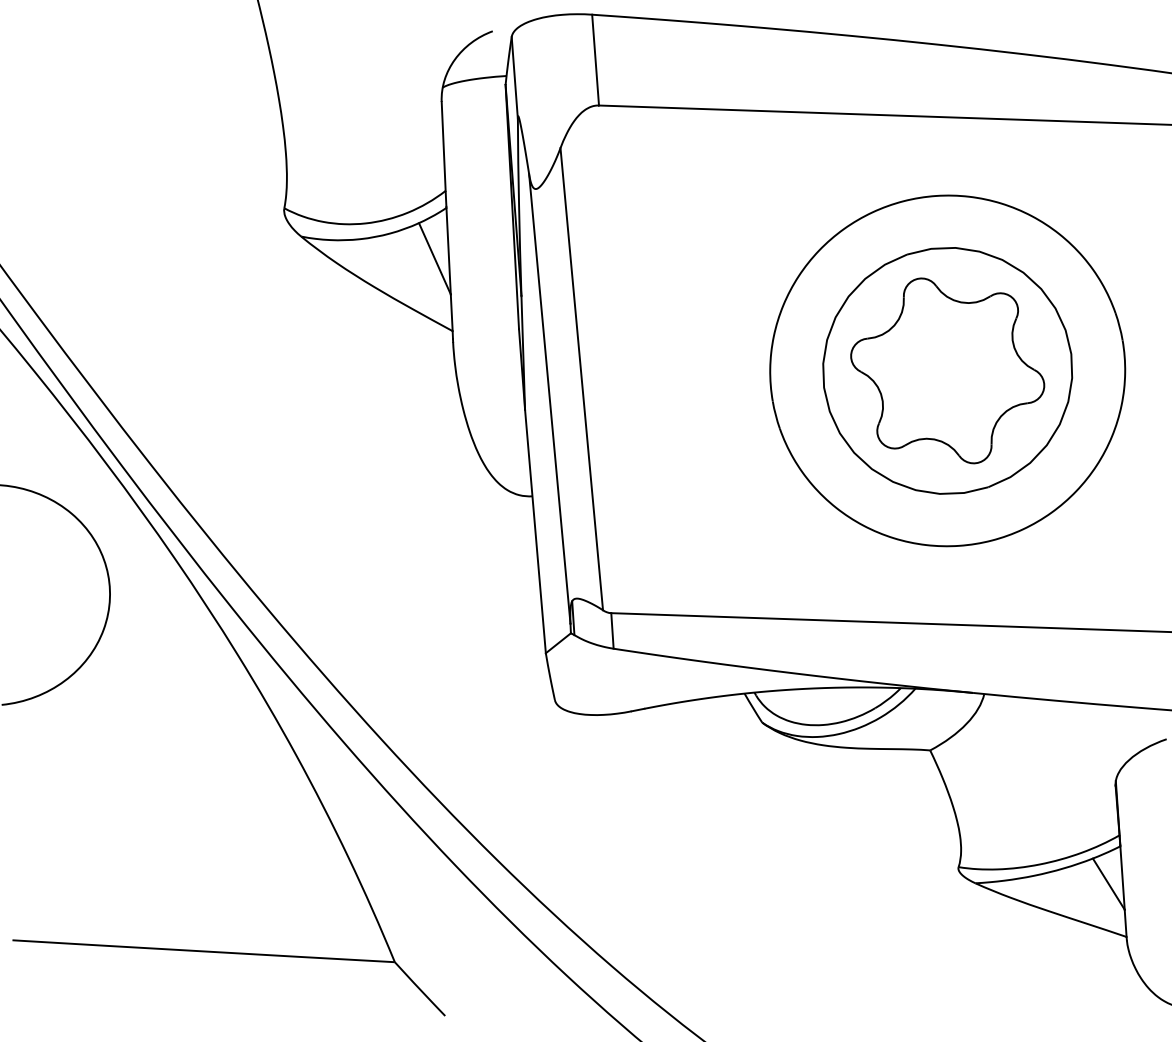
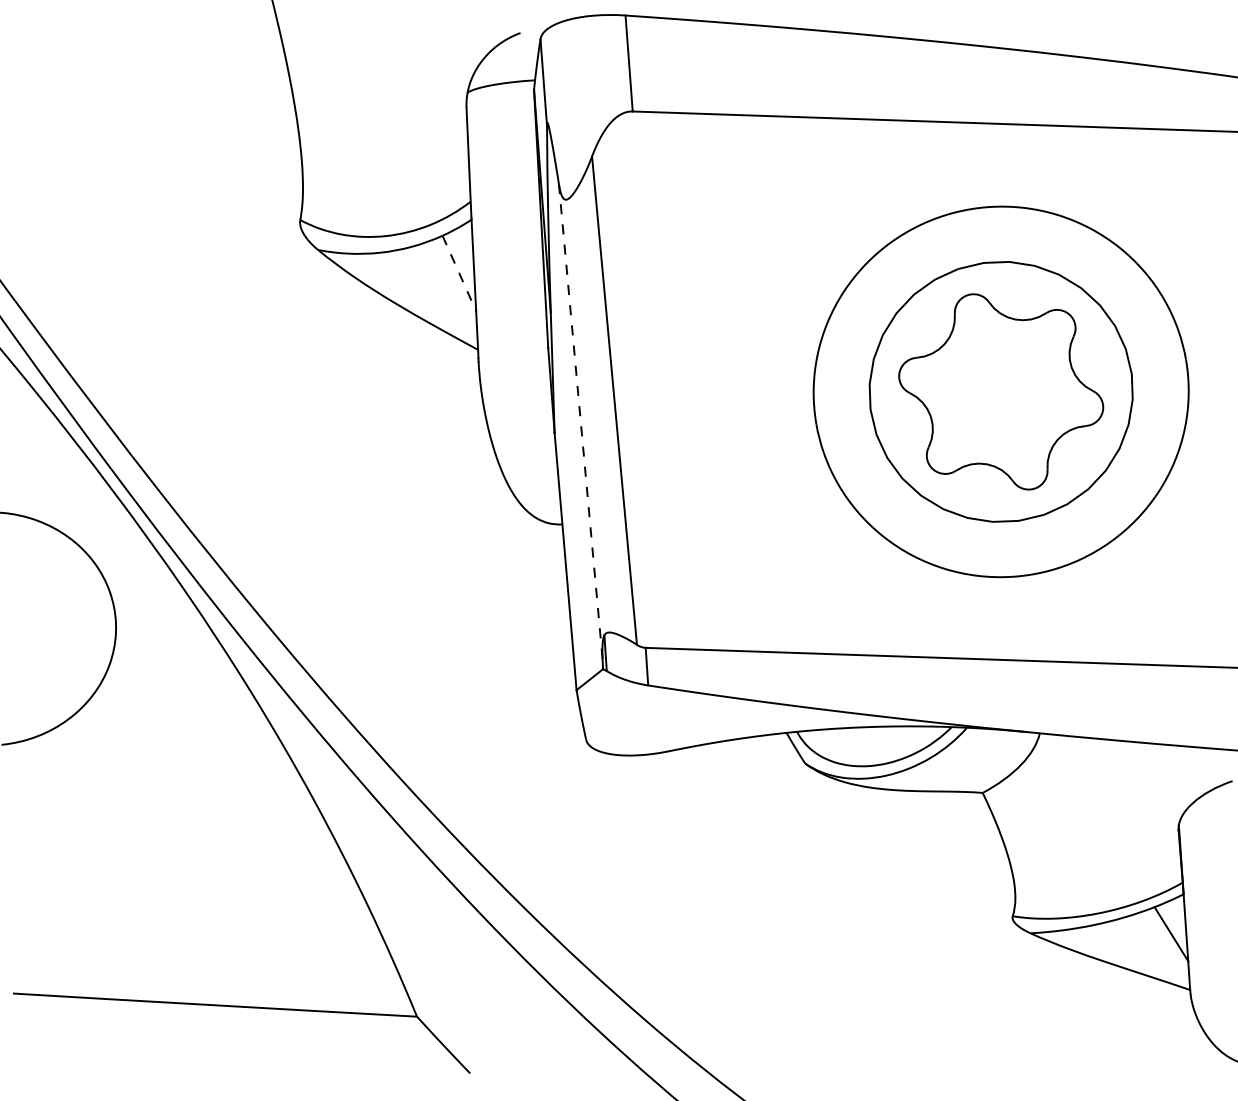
line: (435, 258) -> (459, 273), solid -> dashed
line: (549, 398) -> (580, 421), solid -> dashed

